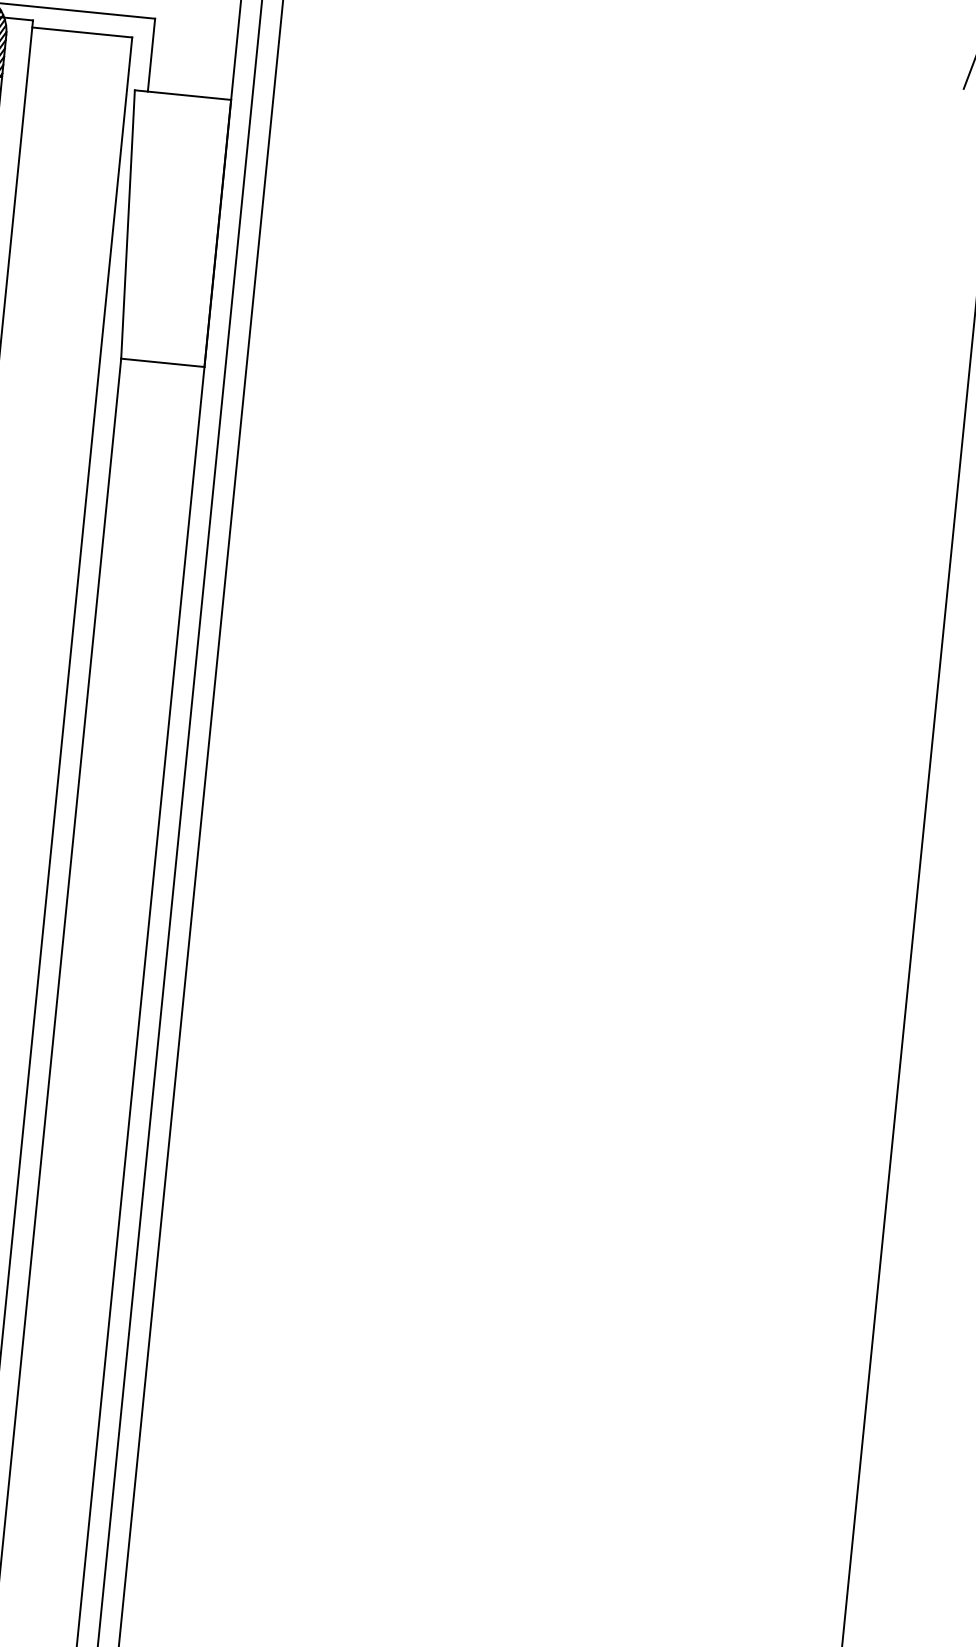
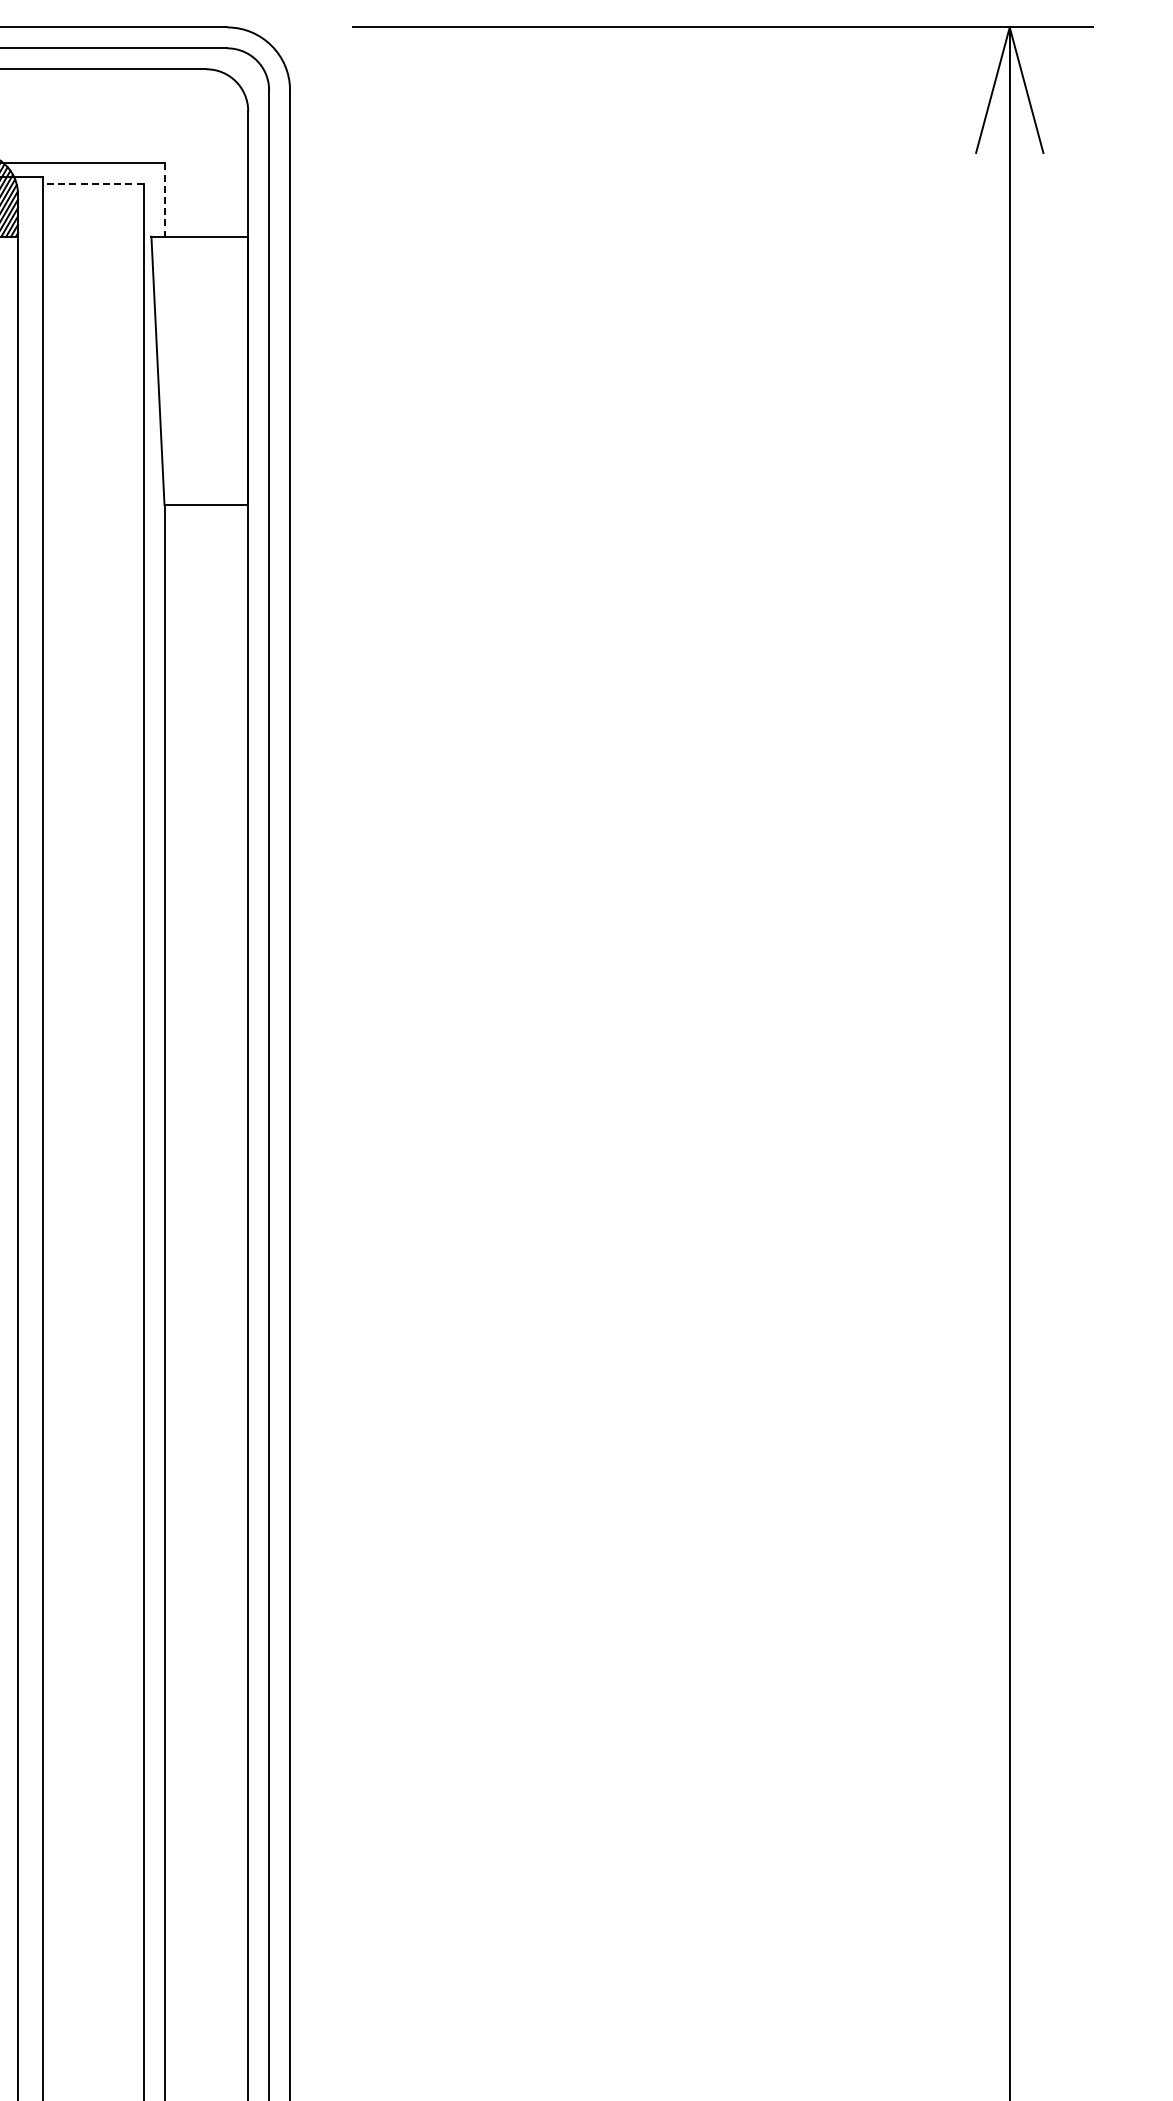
line: (81, 32) -> (92, 184), solid -> dashed
line: (151, 55) -> (164, 200), solid -> dashed

